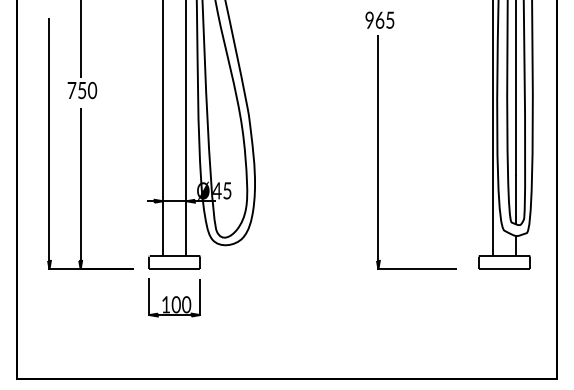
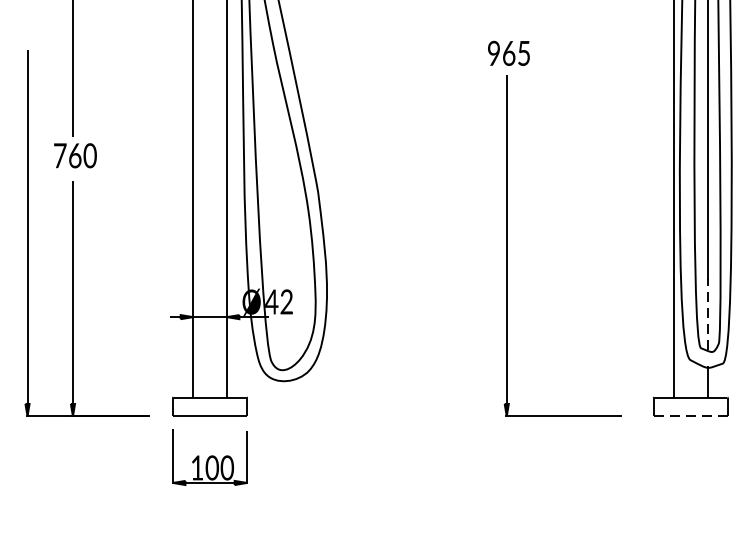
text: (82, 90) -> (75, 155), 750 -> 760
text: (227, 190) -> (286, 301), 45 -> 42
line: (516, 198) -> (707, 313), solid -> dashed
line: (505, 269) -> (691, 416), solid -> dashed

